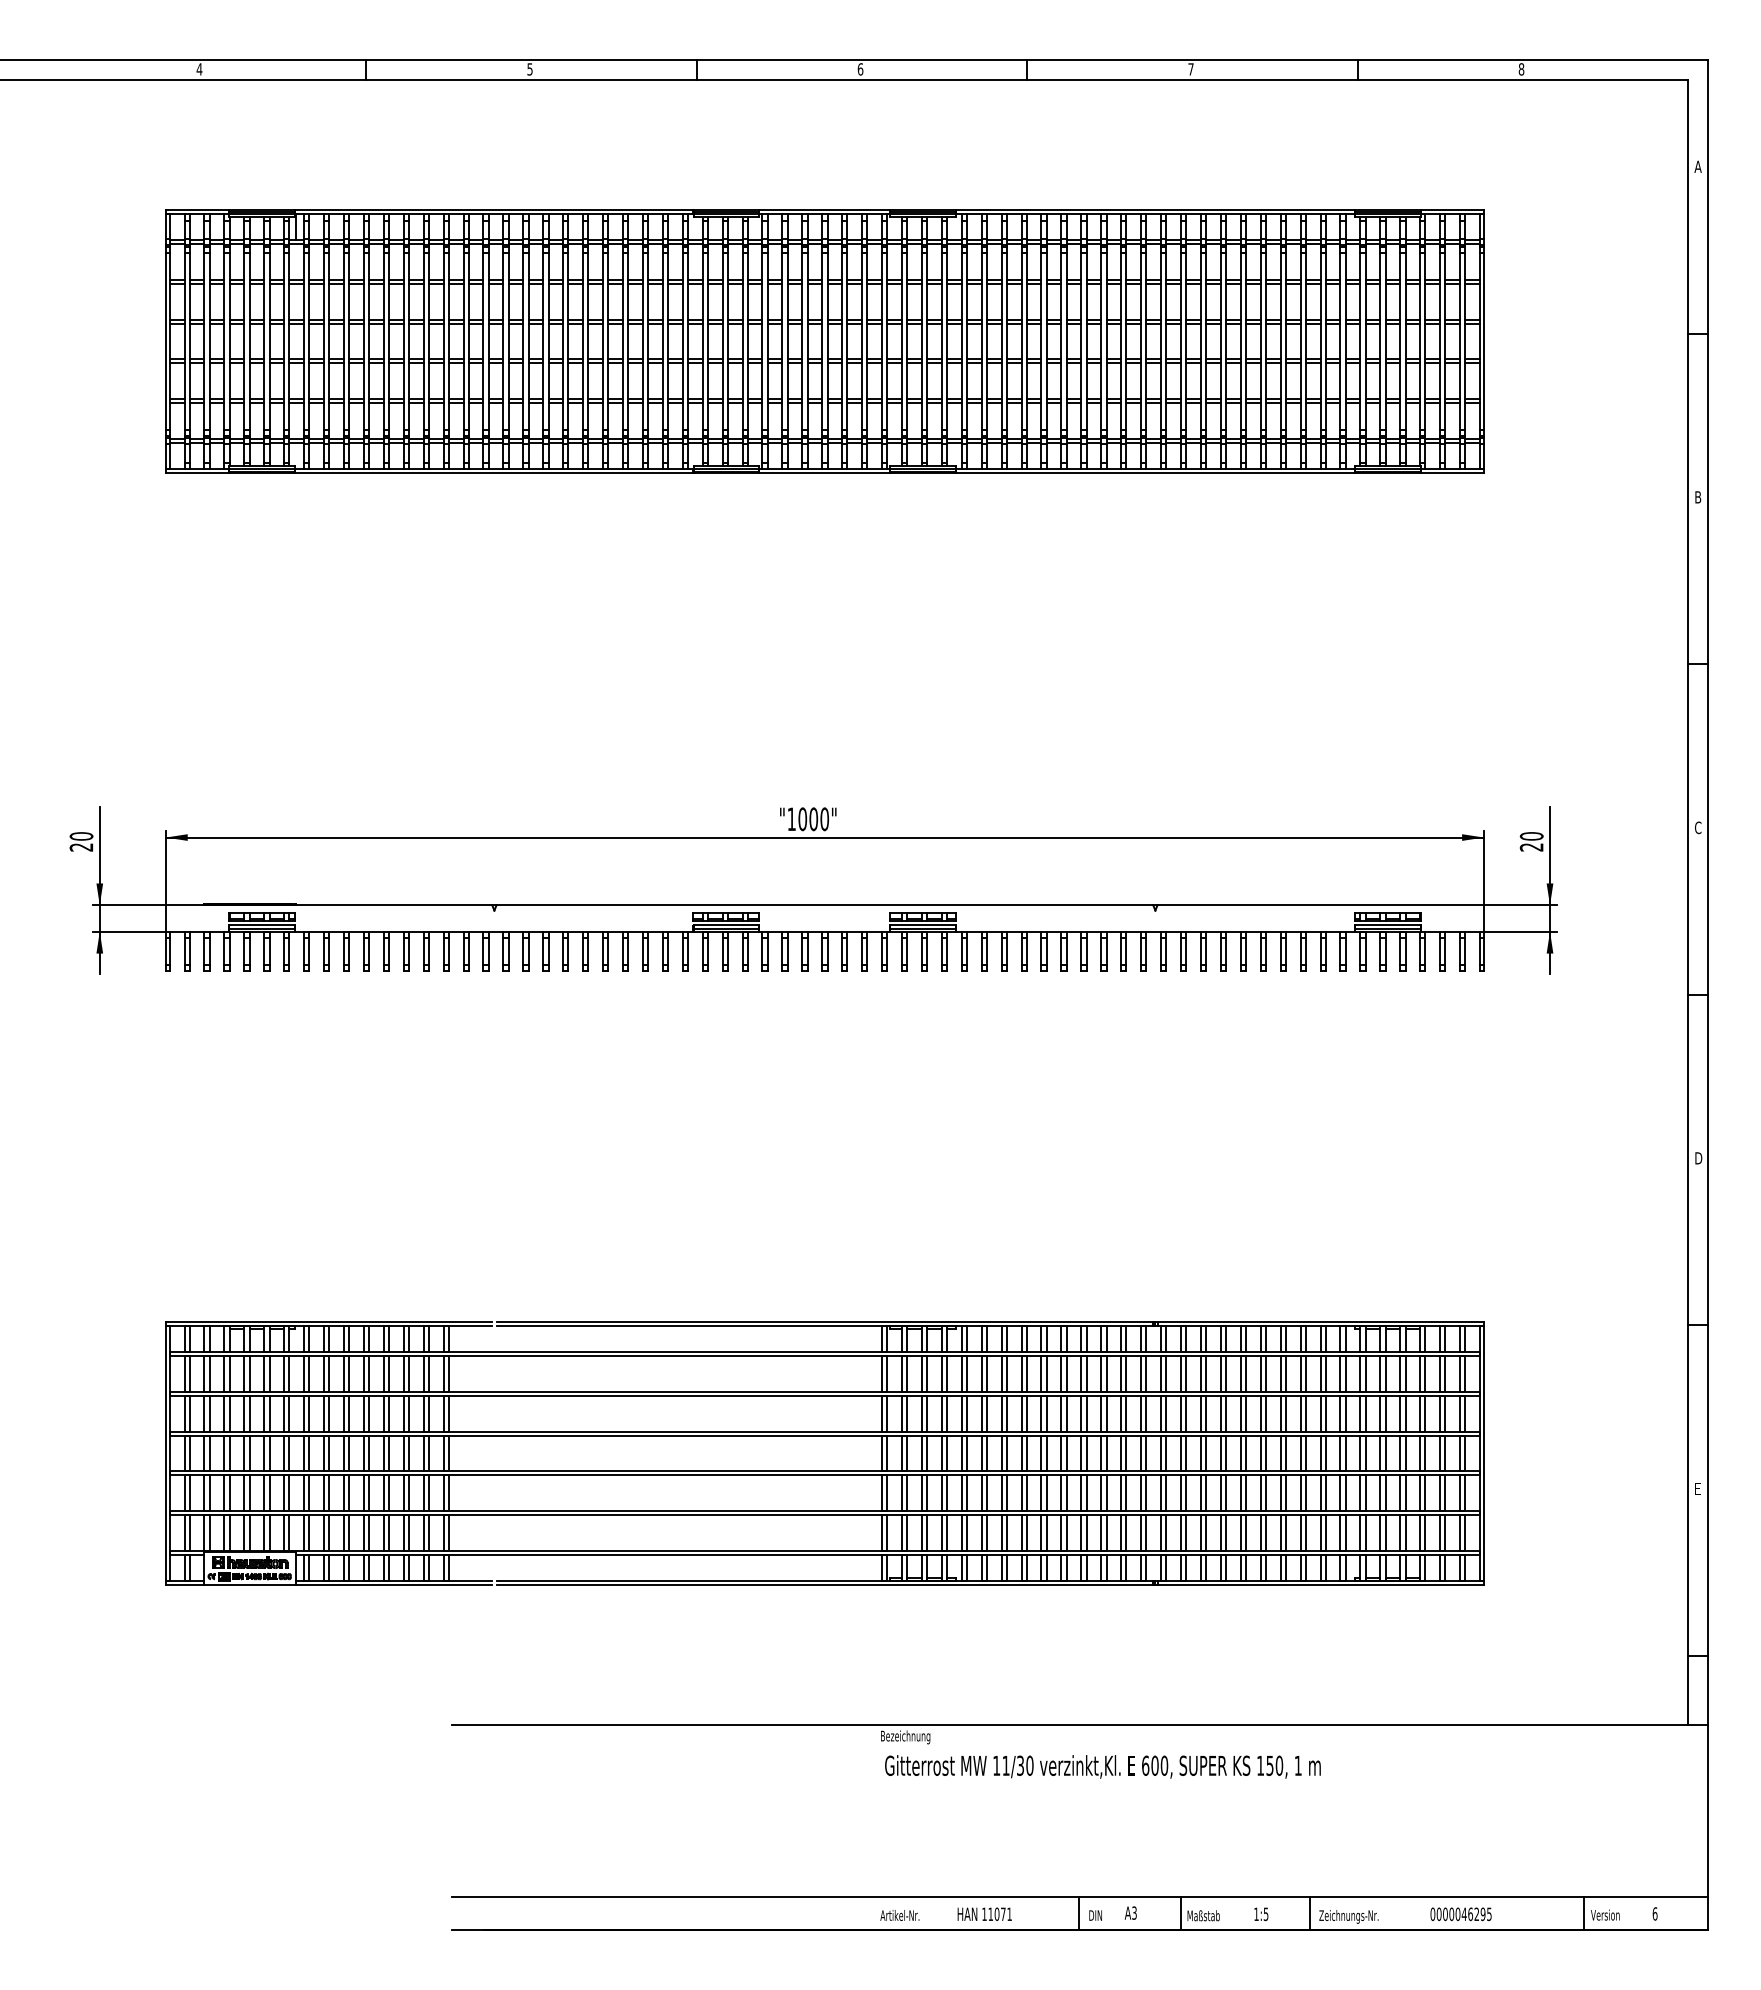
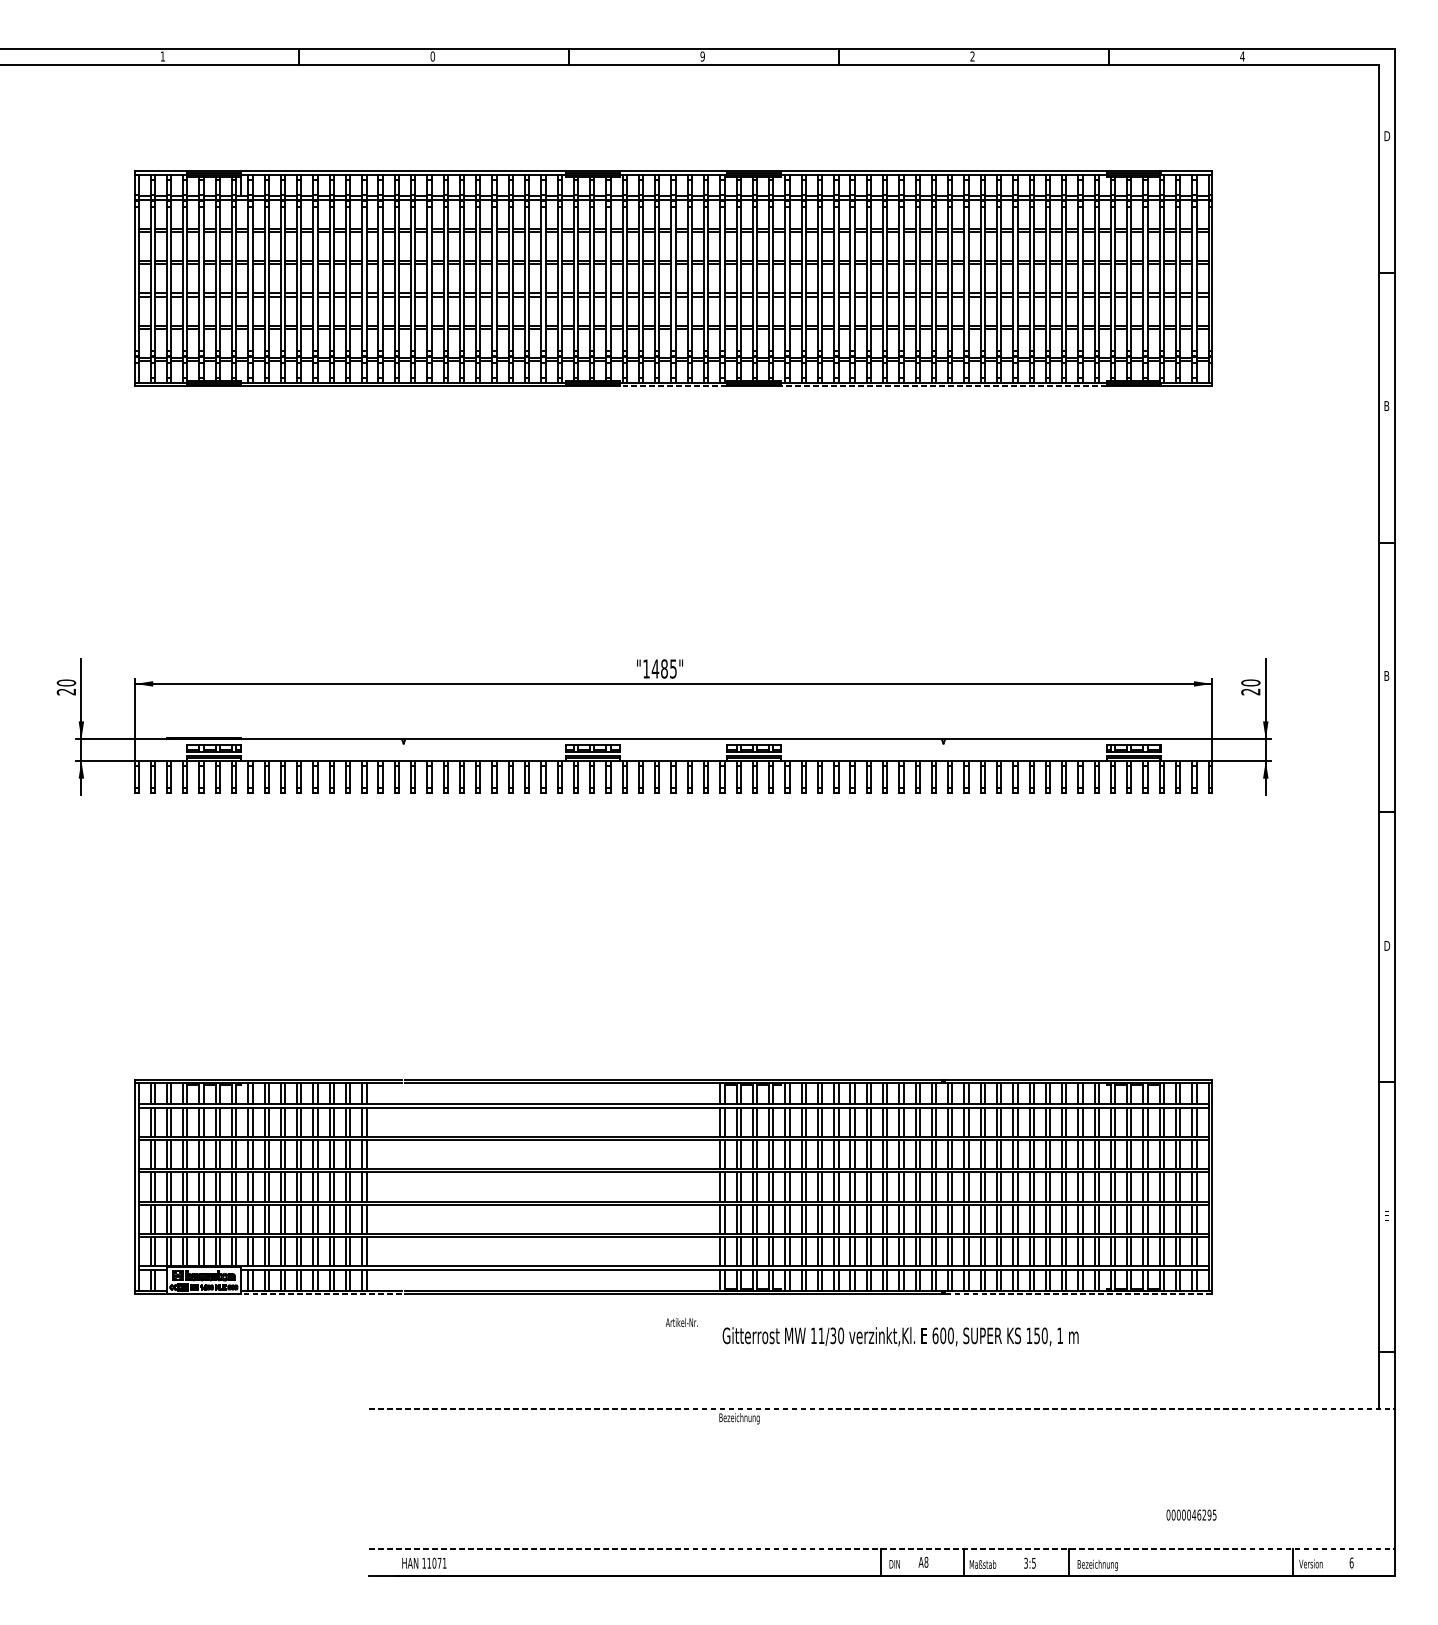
text: (199, 69) -> (162, 56), 4 -> 1
text: (529, 69) -> (432, 56), 5 -> 0
text: (860, 69) -> (702, 56), 6 -> 9
text: (1190, 69) -> (972, 56), 7 -> 2
text: (1521, 69) -> (1242, 56), 8 -> 4
text: (1698, 166) -> (1387, 135), A -> D
line: (824, 473) -> (673, 386), solid -> dashed
line: (1155, 473) -> (943, 386), solid -> dashed
text: (813, 819) -> (664, 669), "1000" -> "1485"
text: (1698, 827) -> (1387, 675), C -> B
line: (393, 1585) -> (321, 1294), solid -> dashed
line: (1320, 1585) -> (1078, 1294), solid -> dashed
line: (1080, 1725) -> (882, 1409), solid -> dashed
text: (1102, 1766) -> (900, 1336), moved
line: (1080, 1897) -> (882, 1549), solid -> dashed
text: (1134, 1912) -> (926, 1561), A3 -> A8
text: (984, 1913) -> (424, 1562), moved
text: (1256, 1914) -> (1026, 1563), 1:5 -> 3:5
text: (1460, 1914) -> (1191, 1515), moved
text: (899, 1915) -> (681, 1322), moved
text: (1348, 1916) -> (1101, 1565), Zeichnungs-Nr. -> Bezeichnung

